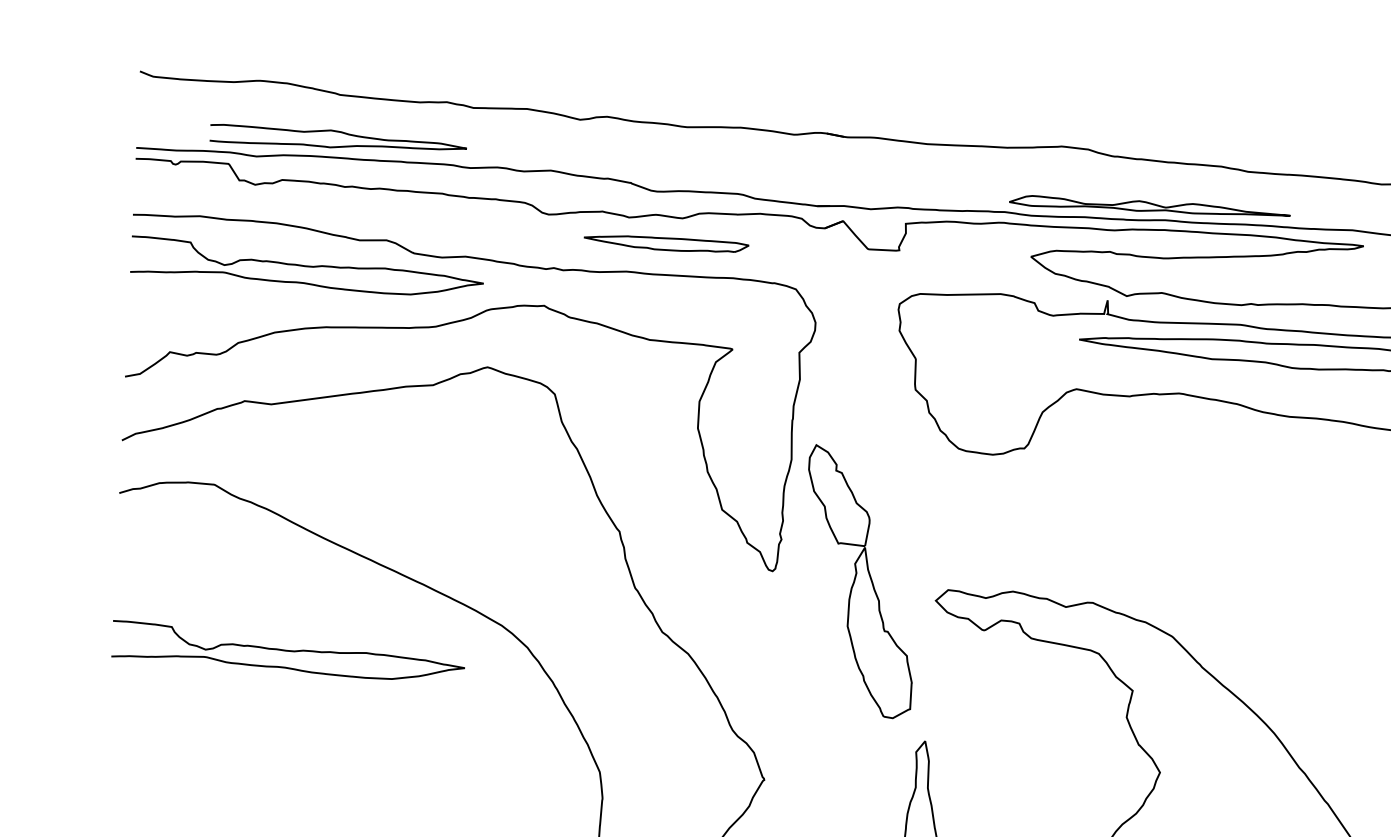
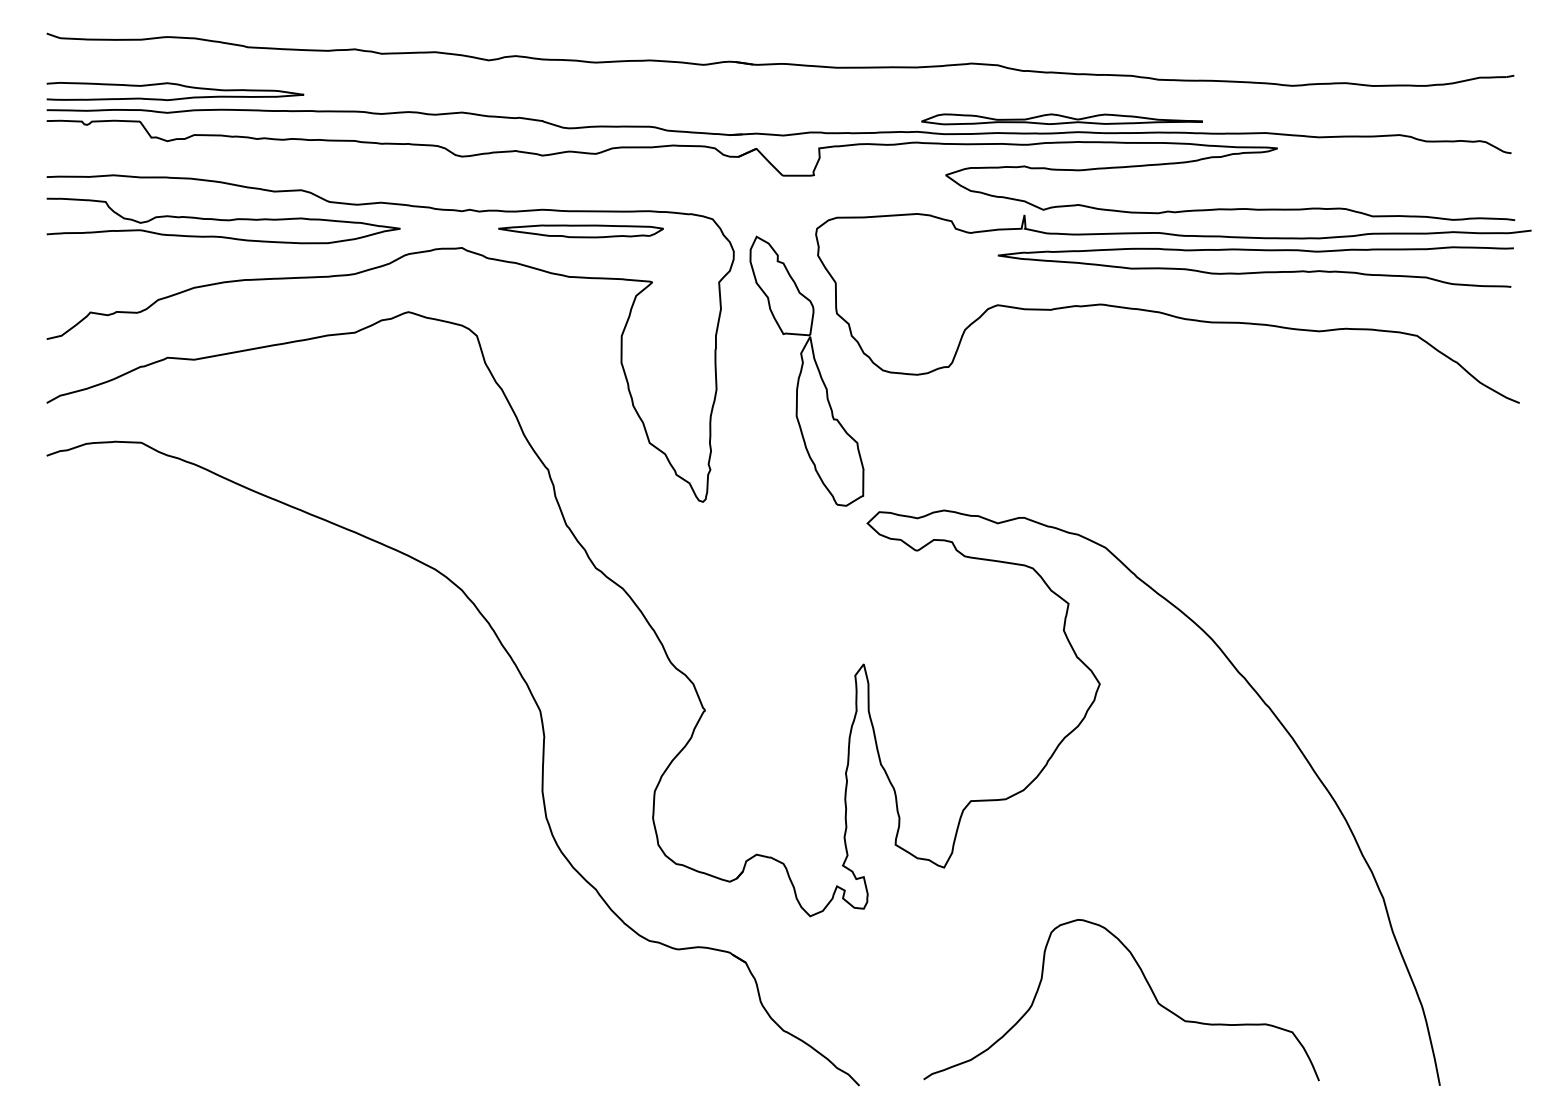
part: (338, 139) -> (175, 91), moved
part: (665, 244) -> (580, 231), moved
part: (859, 581) -> (806, 370), moved
curve: (288, 651) -> (223, 605), removed

